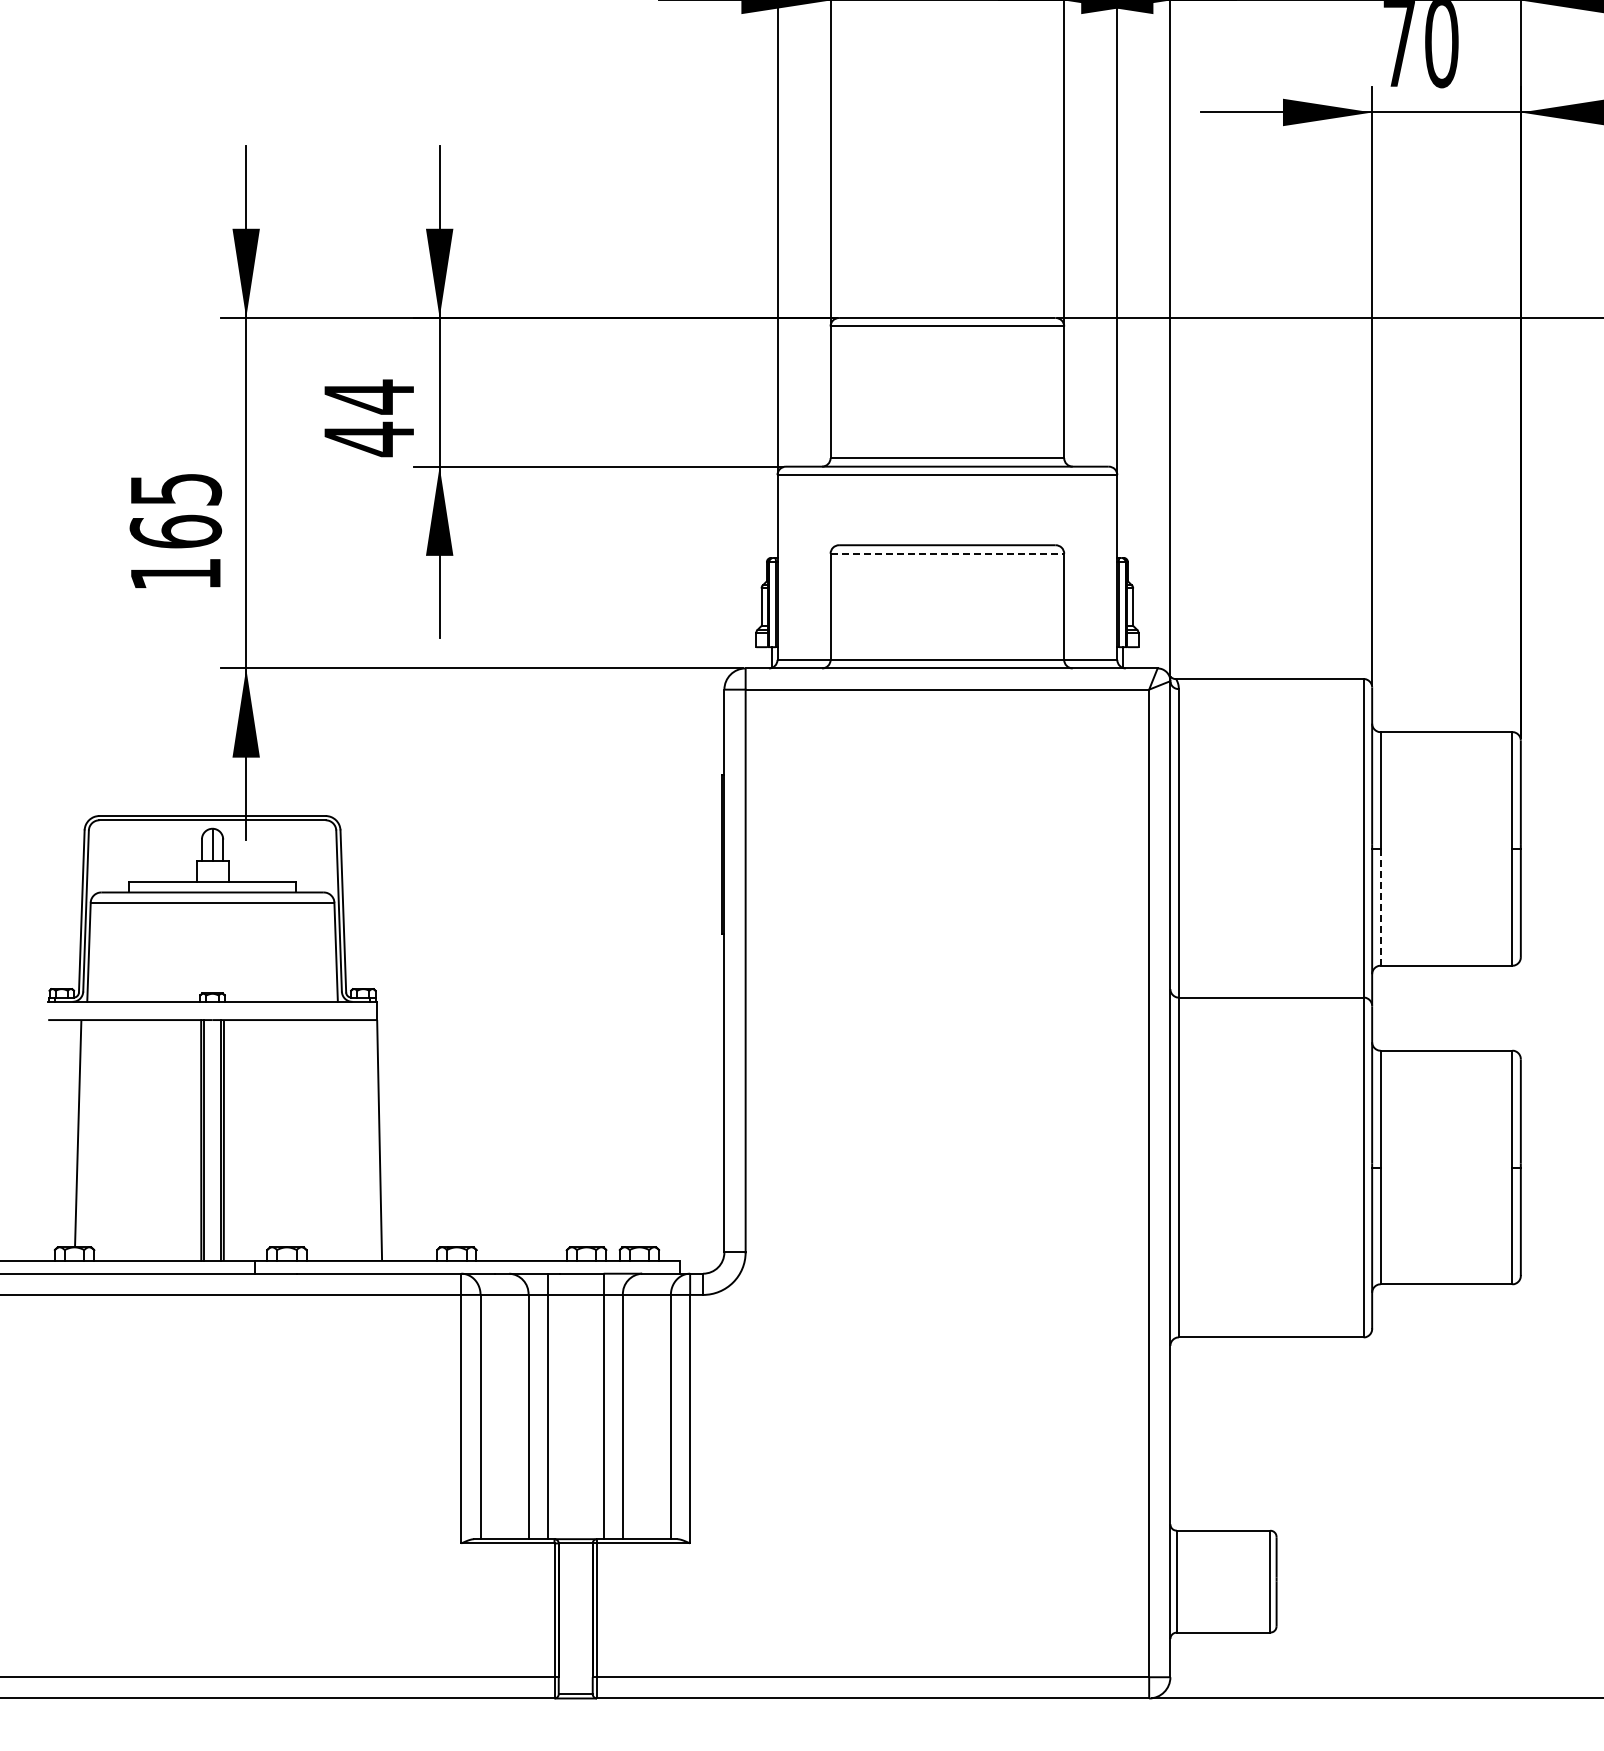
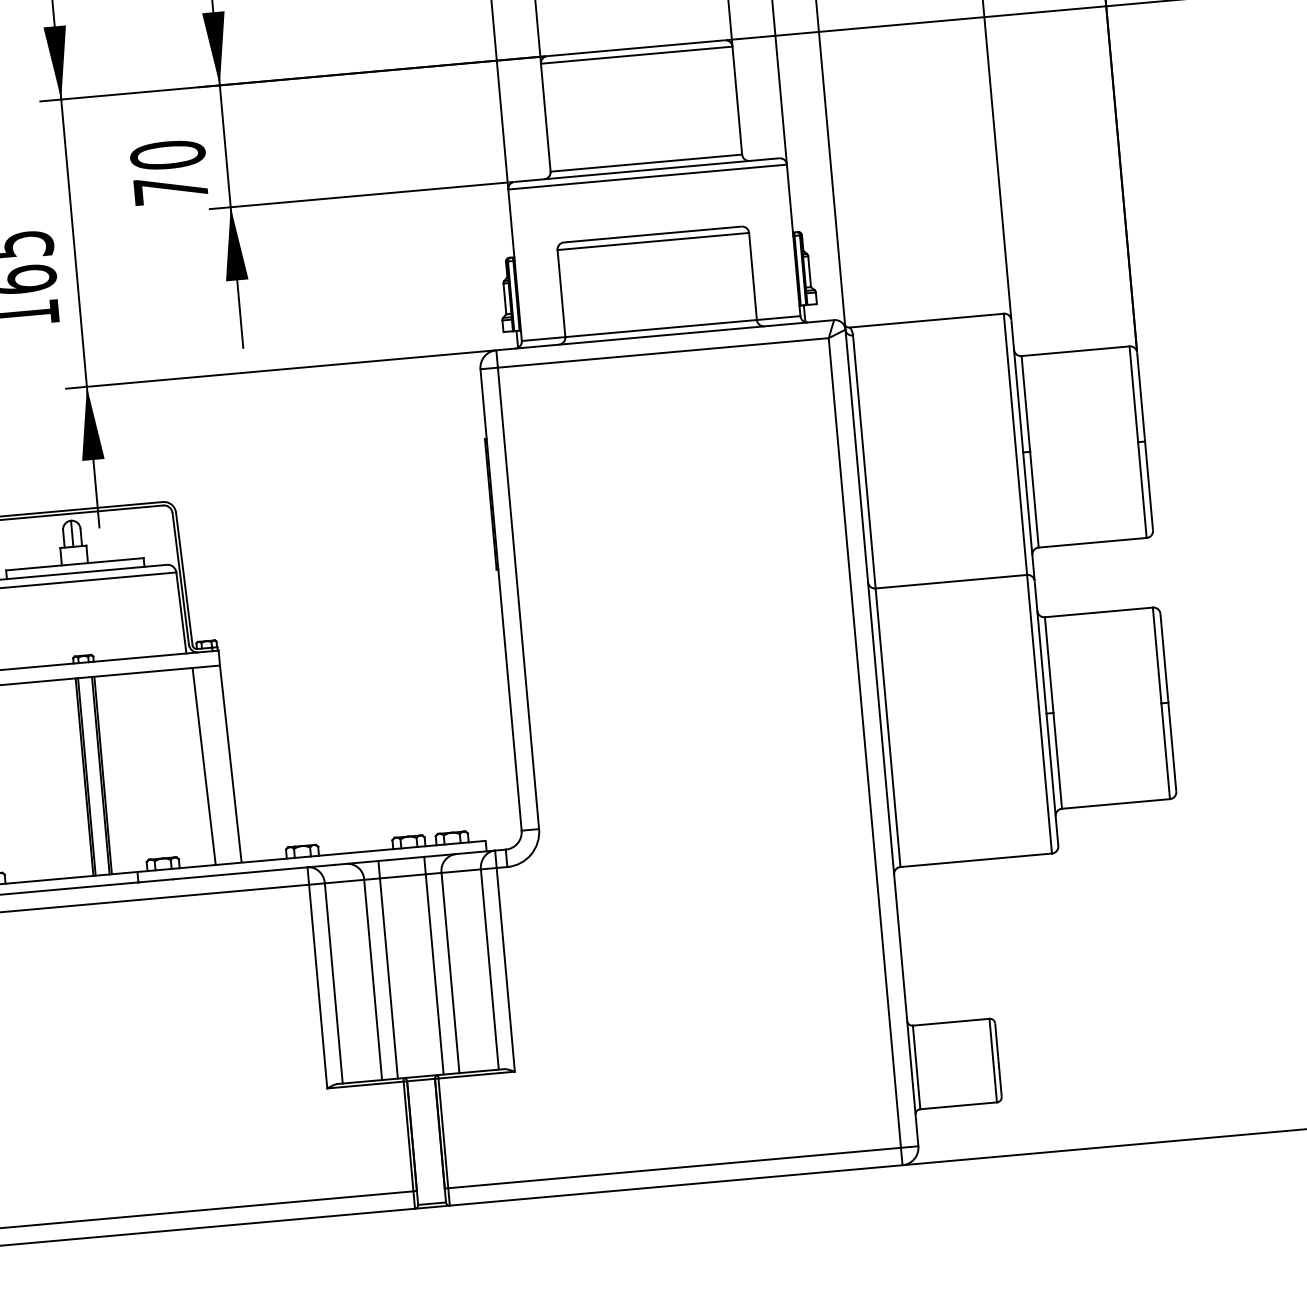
text: (369, 418) -> (169, 172), 44 -> 70
line: (947, 553) -> (653, 241), dashed -> solid
line: (1380, 907) -> (1034, 499), dashed -> solid
line: (346, 1140) -> (203, 766), added

